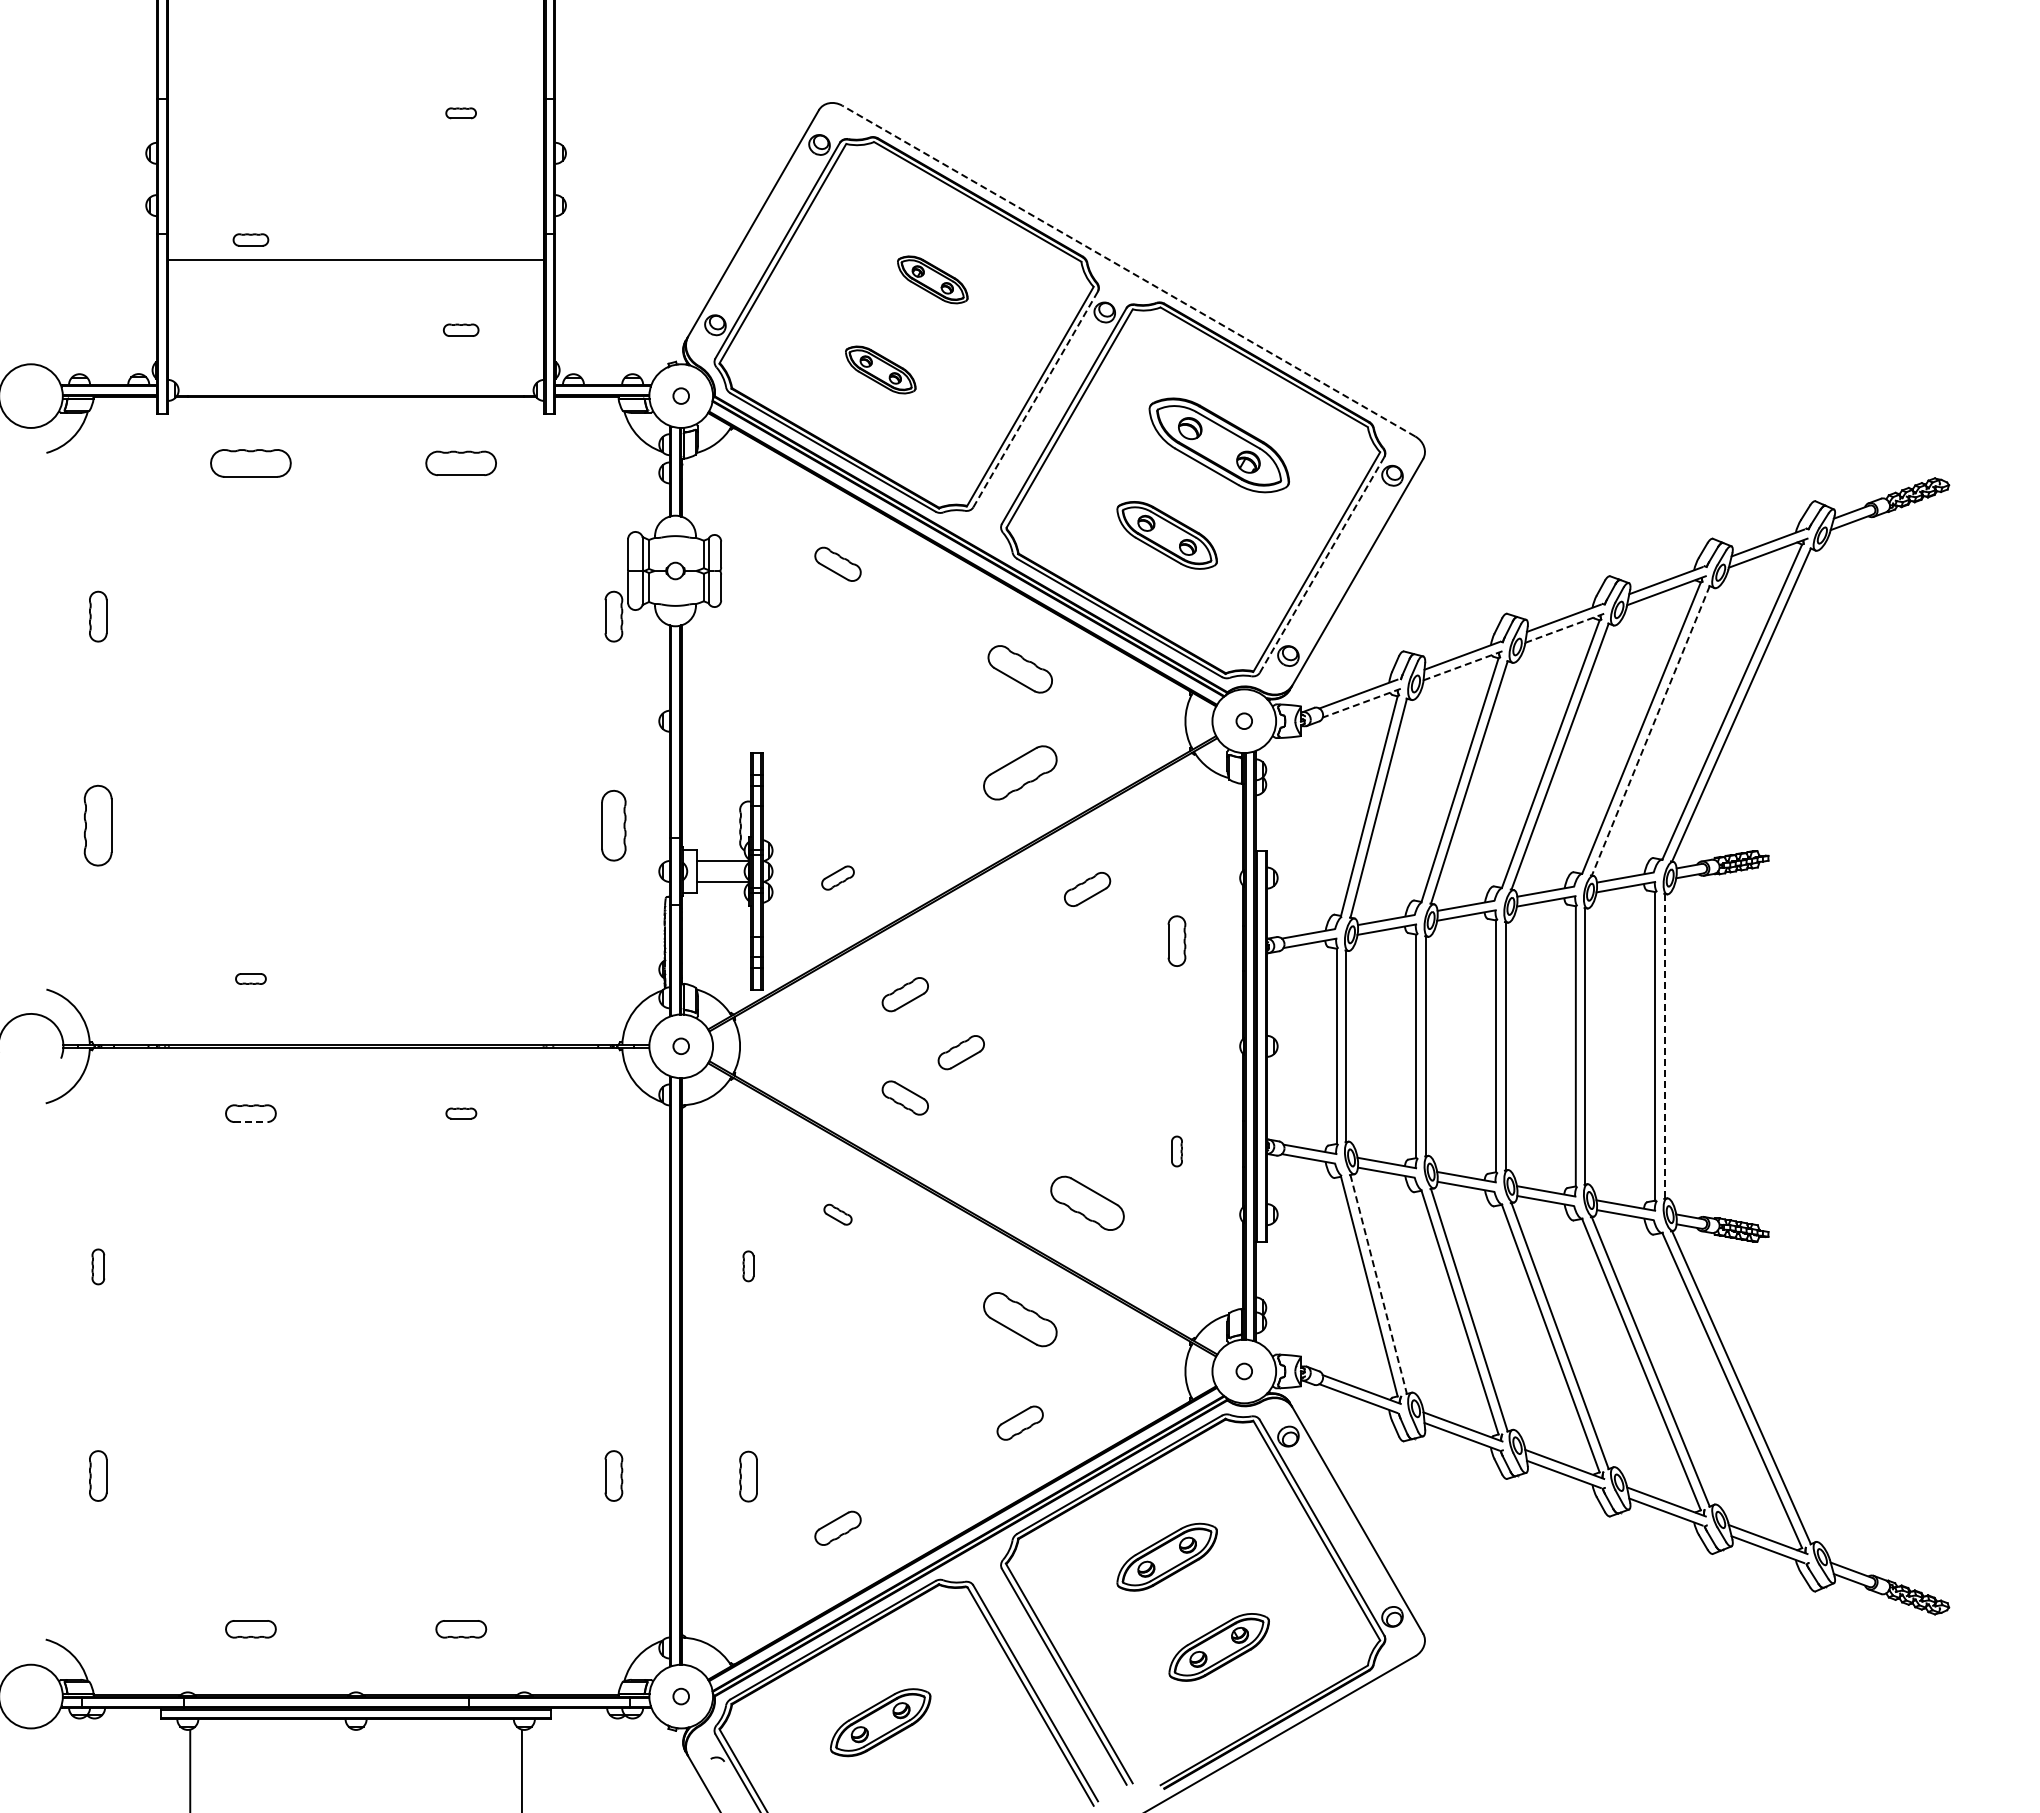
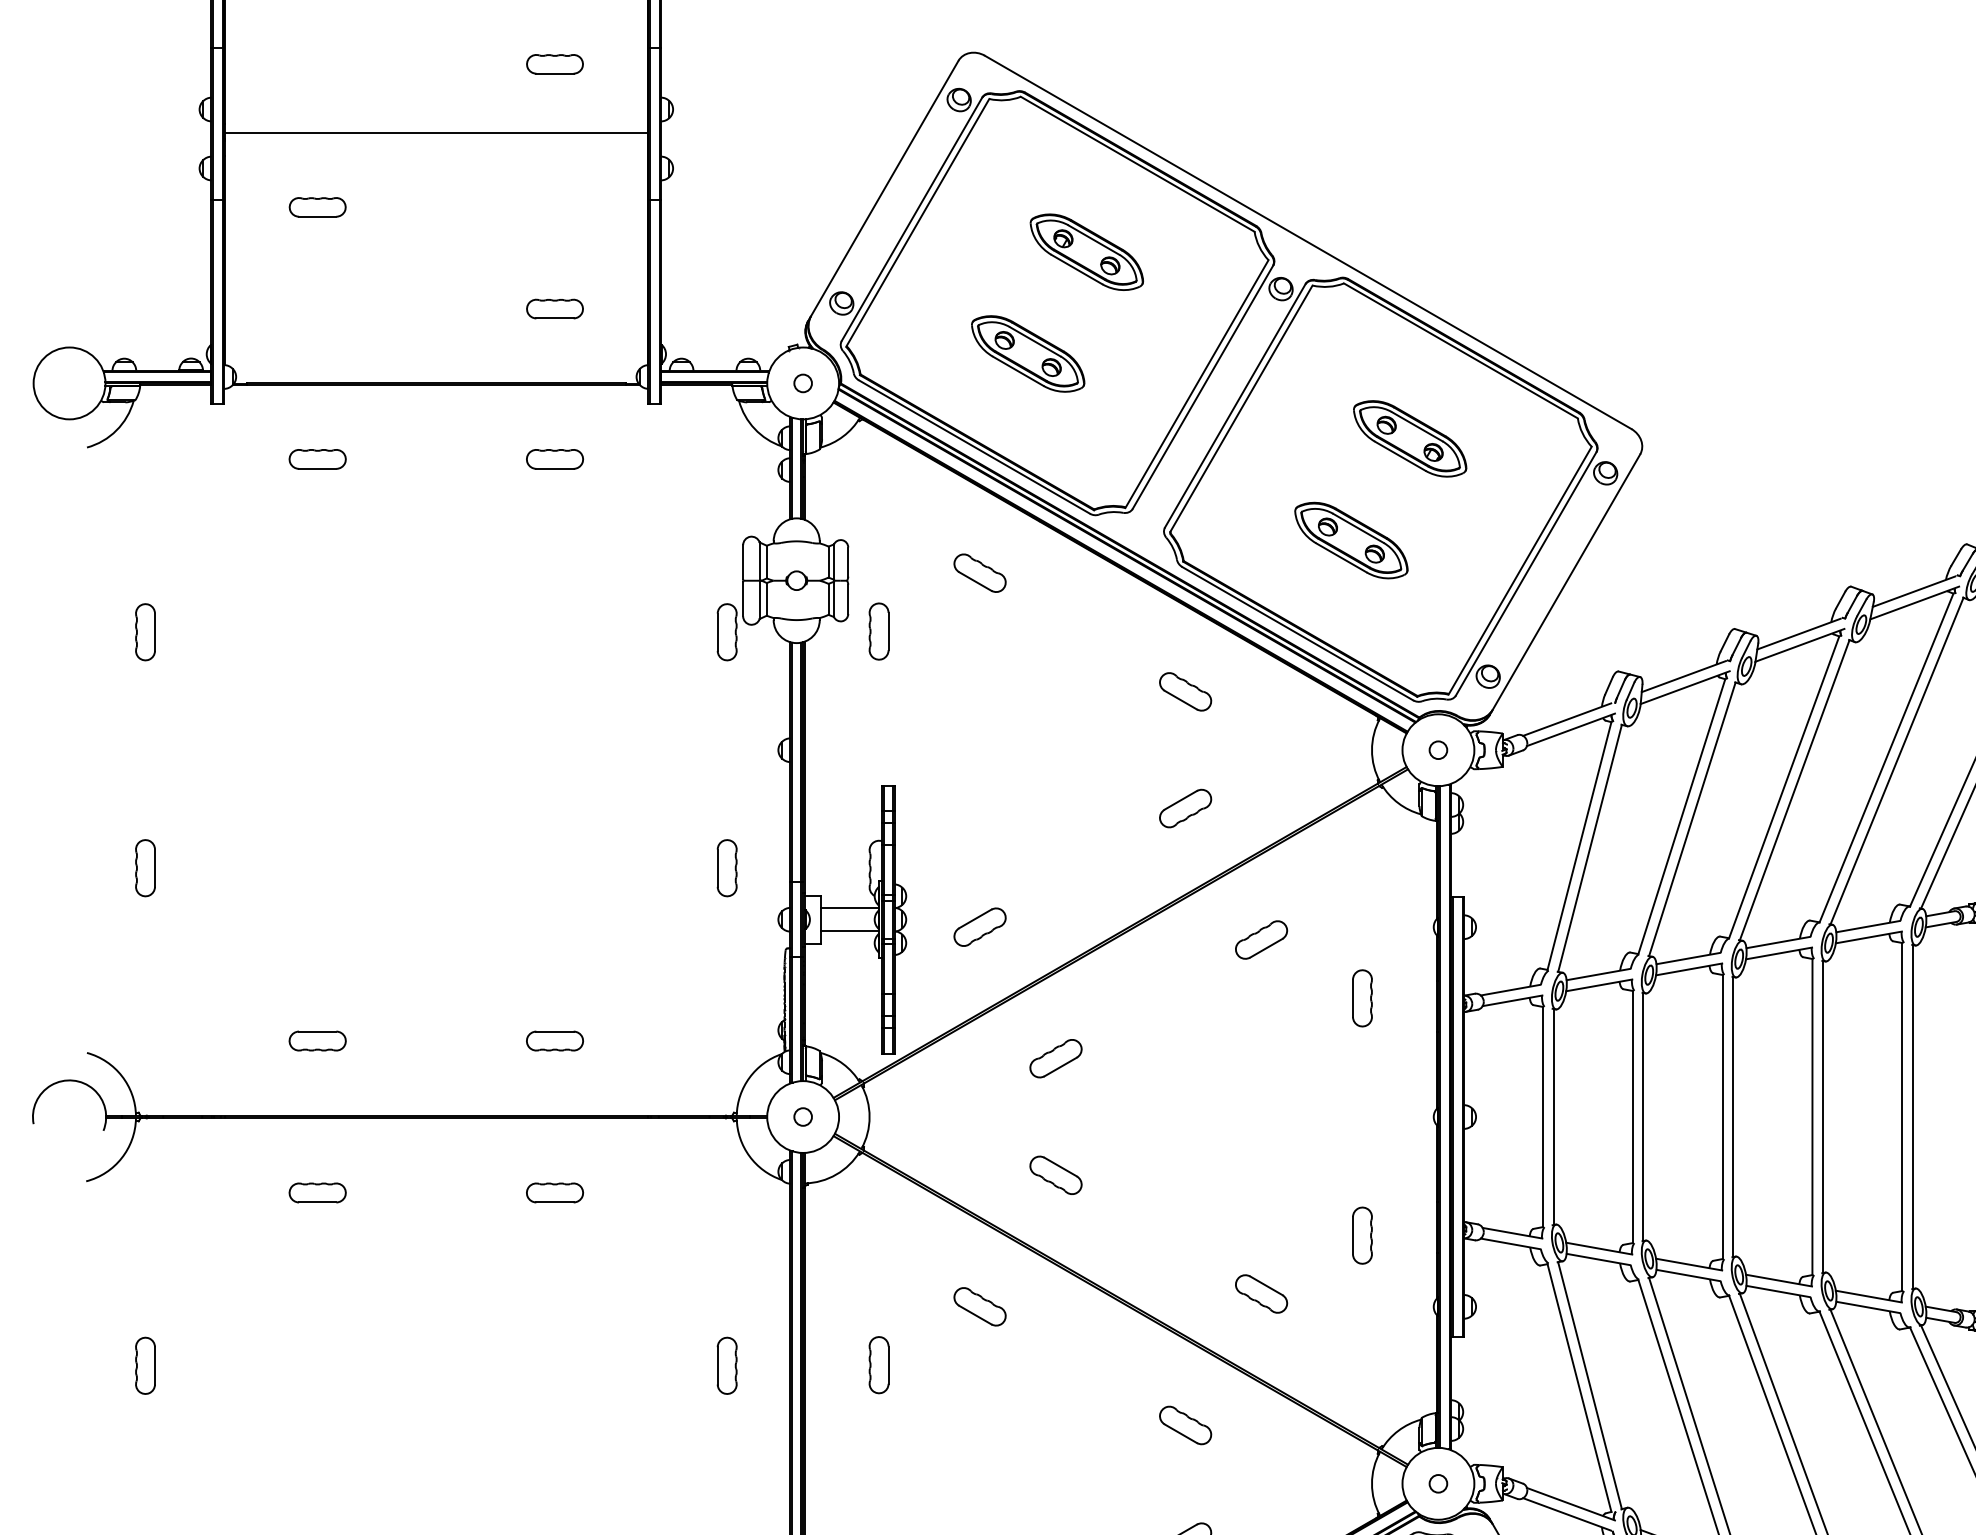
part: (460, 113) -> (554, 64), size x1.67
part: (250, 239) -> (317, 206), size x1.43
line: (355, 259) -> (435, 132), moved
line: (1128, 271) -> (1307, 242), dashed -> solid
part: (932, 279) -> (1086, 251), size x1.43
part: (460, 330) -> (554, 309), size x1.43
part: (880, 369) -> (1027, 353), size x1.43
line: (1035, 399) -> (1202, 387), dashed -> solid
part: (1218, 444) -> (1409, 438), size x0.71
part: (250, 463) -> (317, 459), size x0.62
part: (461, 463) -> (555, 459), size x0.71
line: (1322, 564) -> (1526, 573), dashed -> solid
part: (748, 615) -> (879, 630), added
line: (1564, 628) -> (1799, 645), dashed -> solid
line: (1462, 665) -> (1684, 687), dashed -> solid
part: (1019, 669) -> (1184, 691), size x0.71
line: (1361, 703) -> (1570, 730), dashed -> solid
line: (1650, 731) -> (1896, 761), dashed -> solid
part: (1019, 772) -> (1184, 808), size x0.62
part: (98, 825) -> (145, 867), size x0.62
part: (613, 825) -> (726, 867), size x0.71
part: (837, 877) -> (979, 926), size x1.43
part: (250, 978) -> (317, 1040), size x1.67
part: (461, 978) -> (555, 1040), added
line: (1665, 1046) -> (1913, 1117), dashed -> solid
part: (960, 1052) -> (1118, 1123), removed
part: (461, 1113) -> (555, 1192), size x1.67
line: (250, 1122) -> (317, 1202), dashed -> solid
part: (1176, 1151) -> (1361, 1235), size x1.67
part: (1087, 1202) -> (1261, 1293), size x0.62
part: (837, 1214) -> (979, 1306), size x1.67
part: (98, 1266) -> (145, 1365), size x1.43
part: (613, 1266) -> (726, 1365), added
part: (748, 1266) -> (879, 1365), size x1.67
line: (1378, 1284) -> (1589, 1385), dashed -> solid
part: (1019, 1319) -> (1184, 1425), size x0.62

